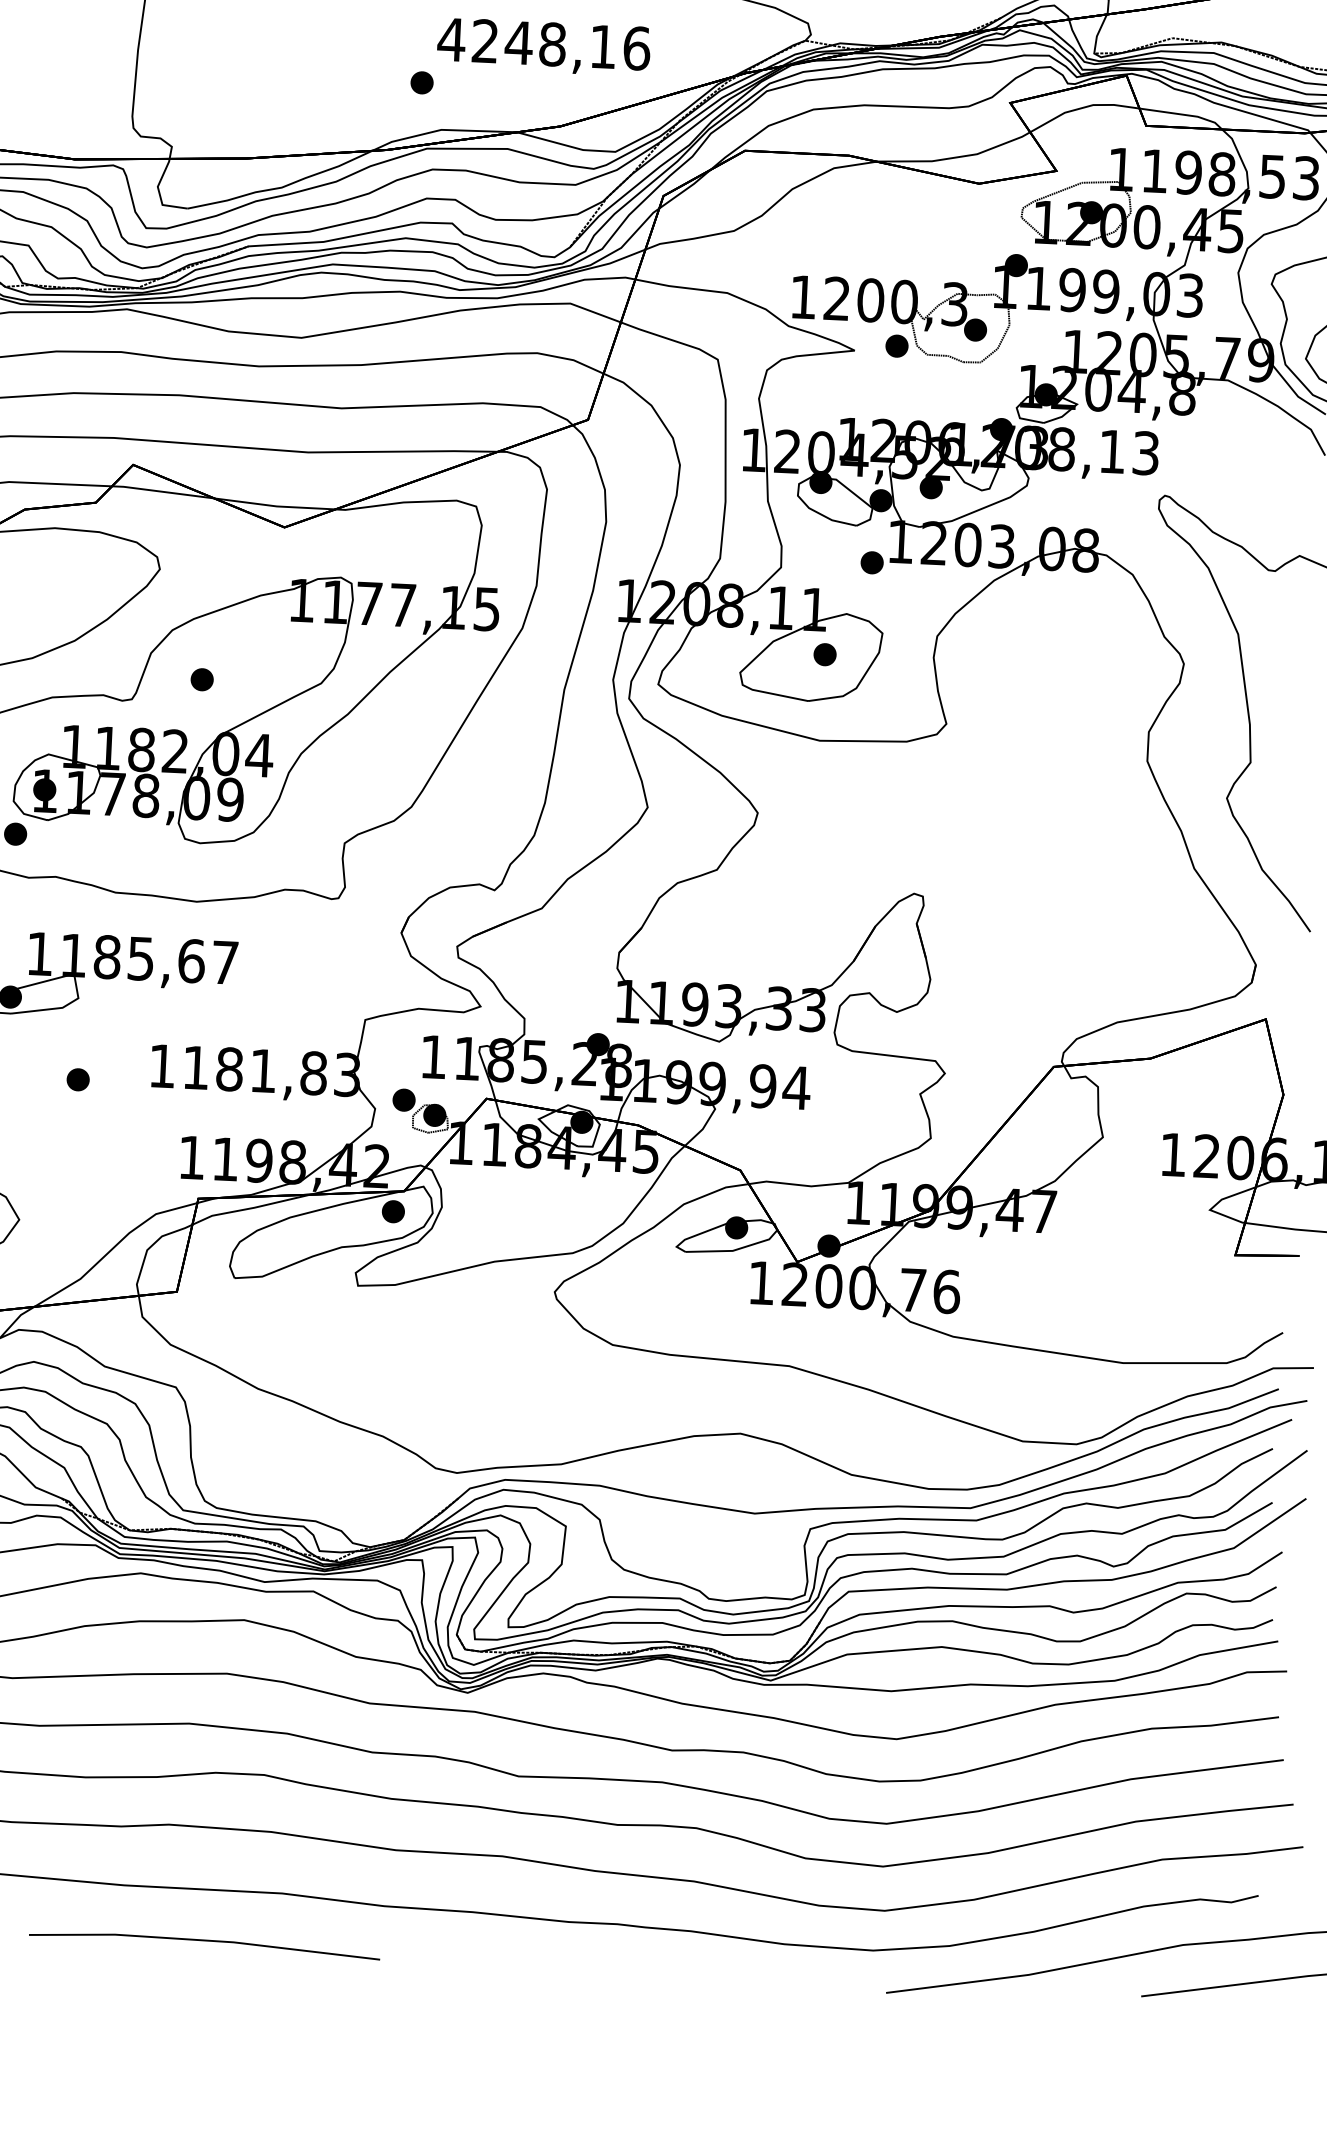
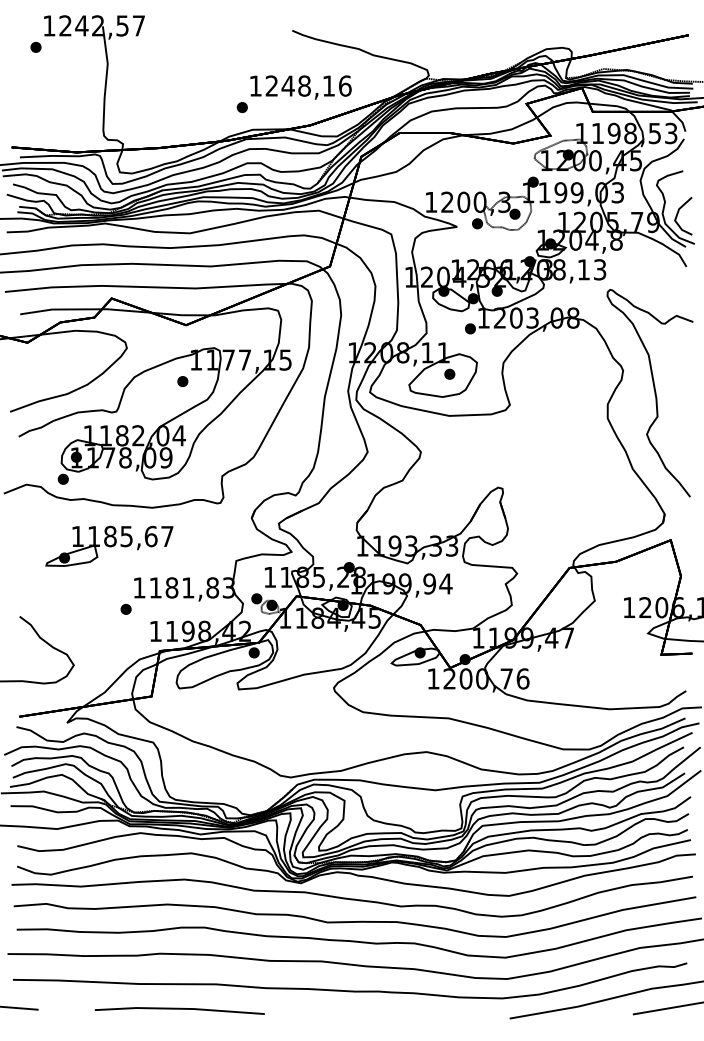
text: (451, 38) -> (255, 85), 4248,16 -> 1248,16
part: (201, 679) -> (182, 381), moved
part: (76, 1079) -> (125, 609), moved

